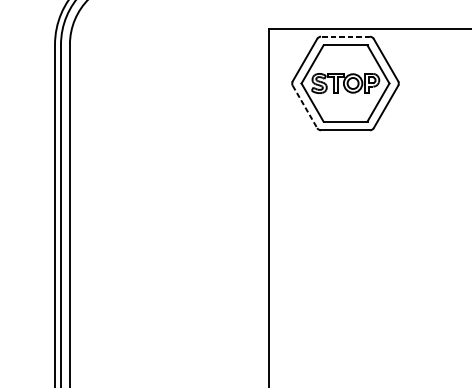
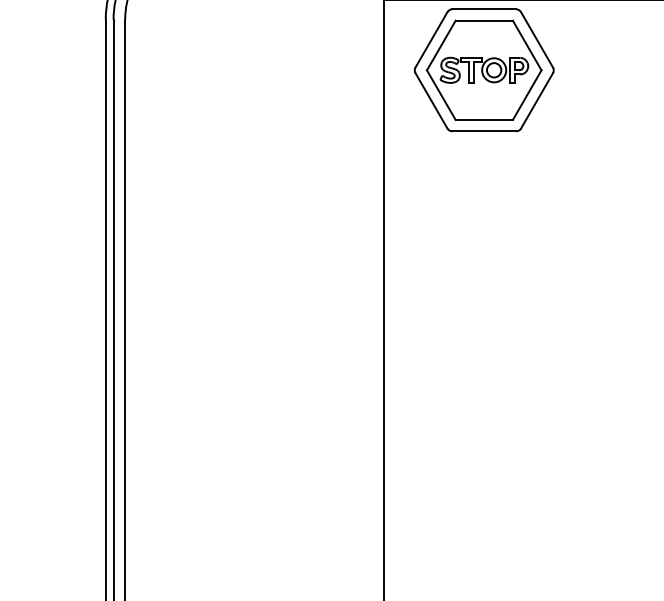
line: (345, 36) -> (484, 9), dashed -> solid
line: (305, 106) -> (431, 100), dashed -> solid

